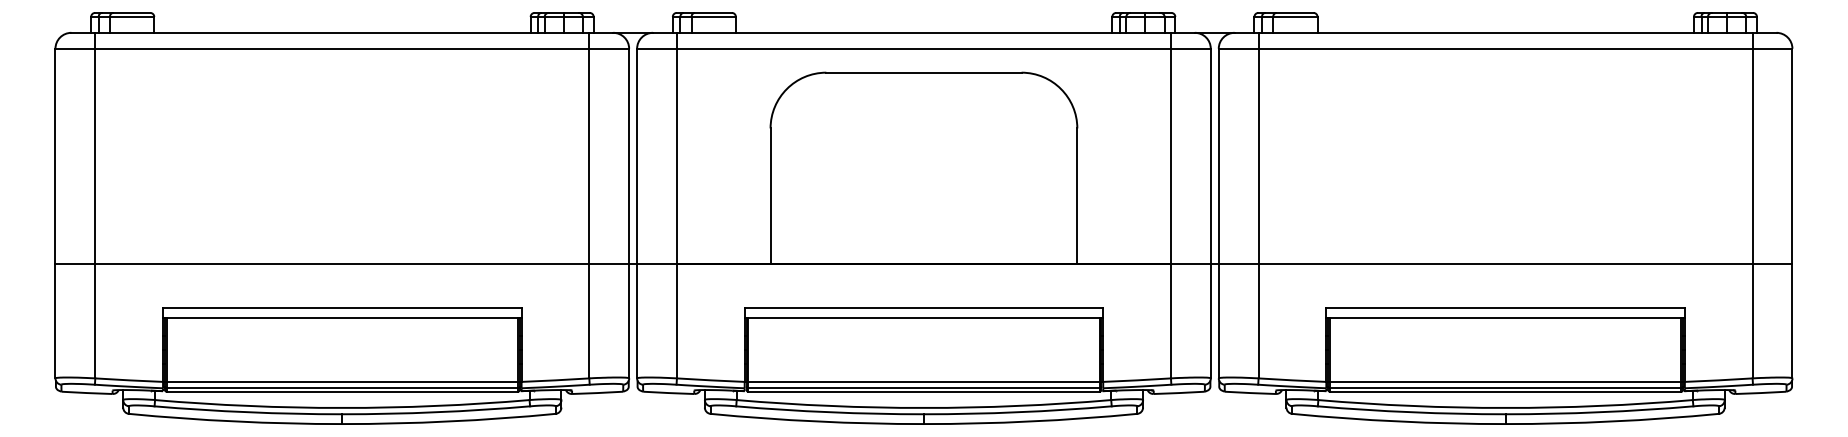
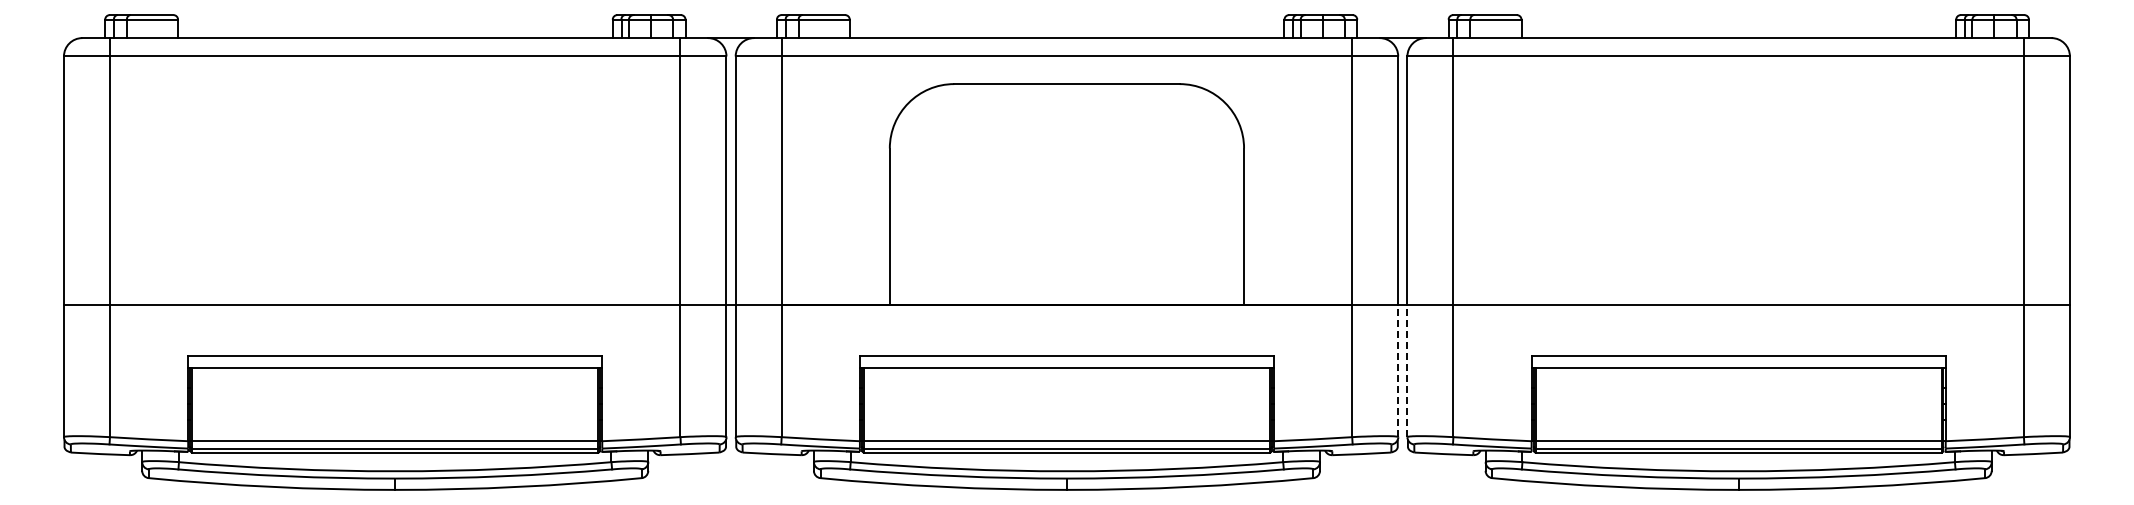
line: (1211, 320) -> (1398, 370), solid -> dashed
line: (1218, 320) -> (1407, 370), solid -> dashed

